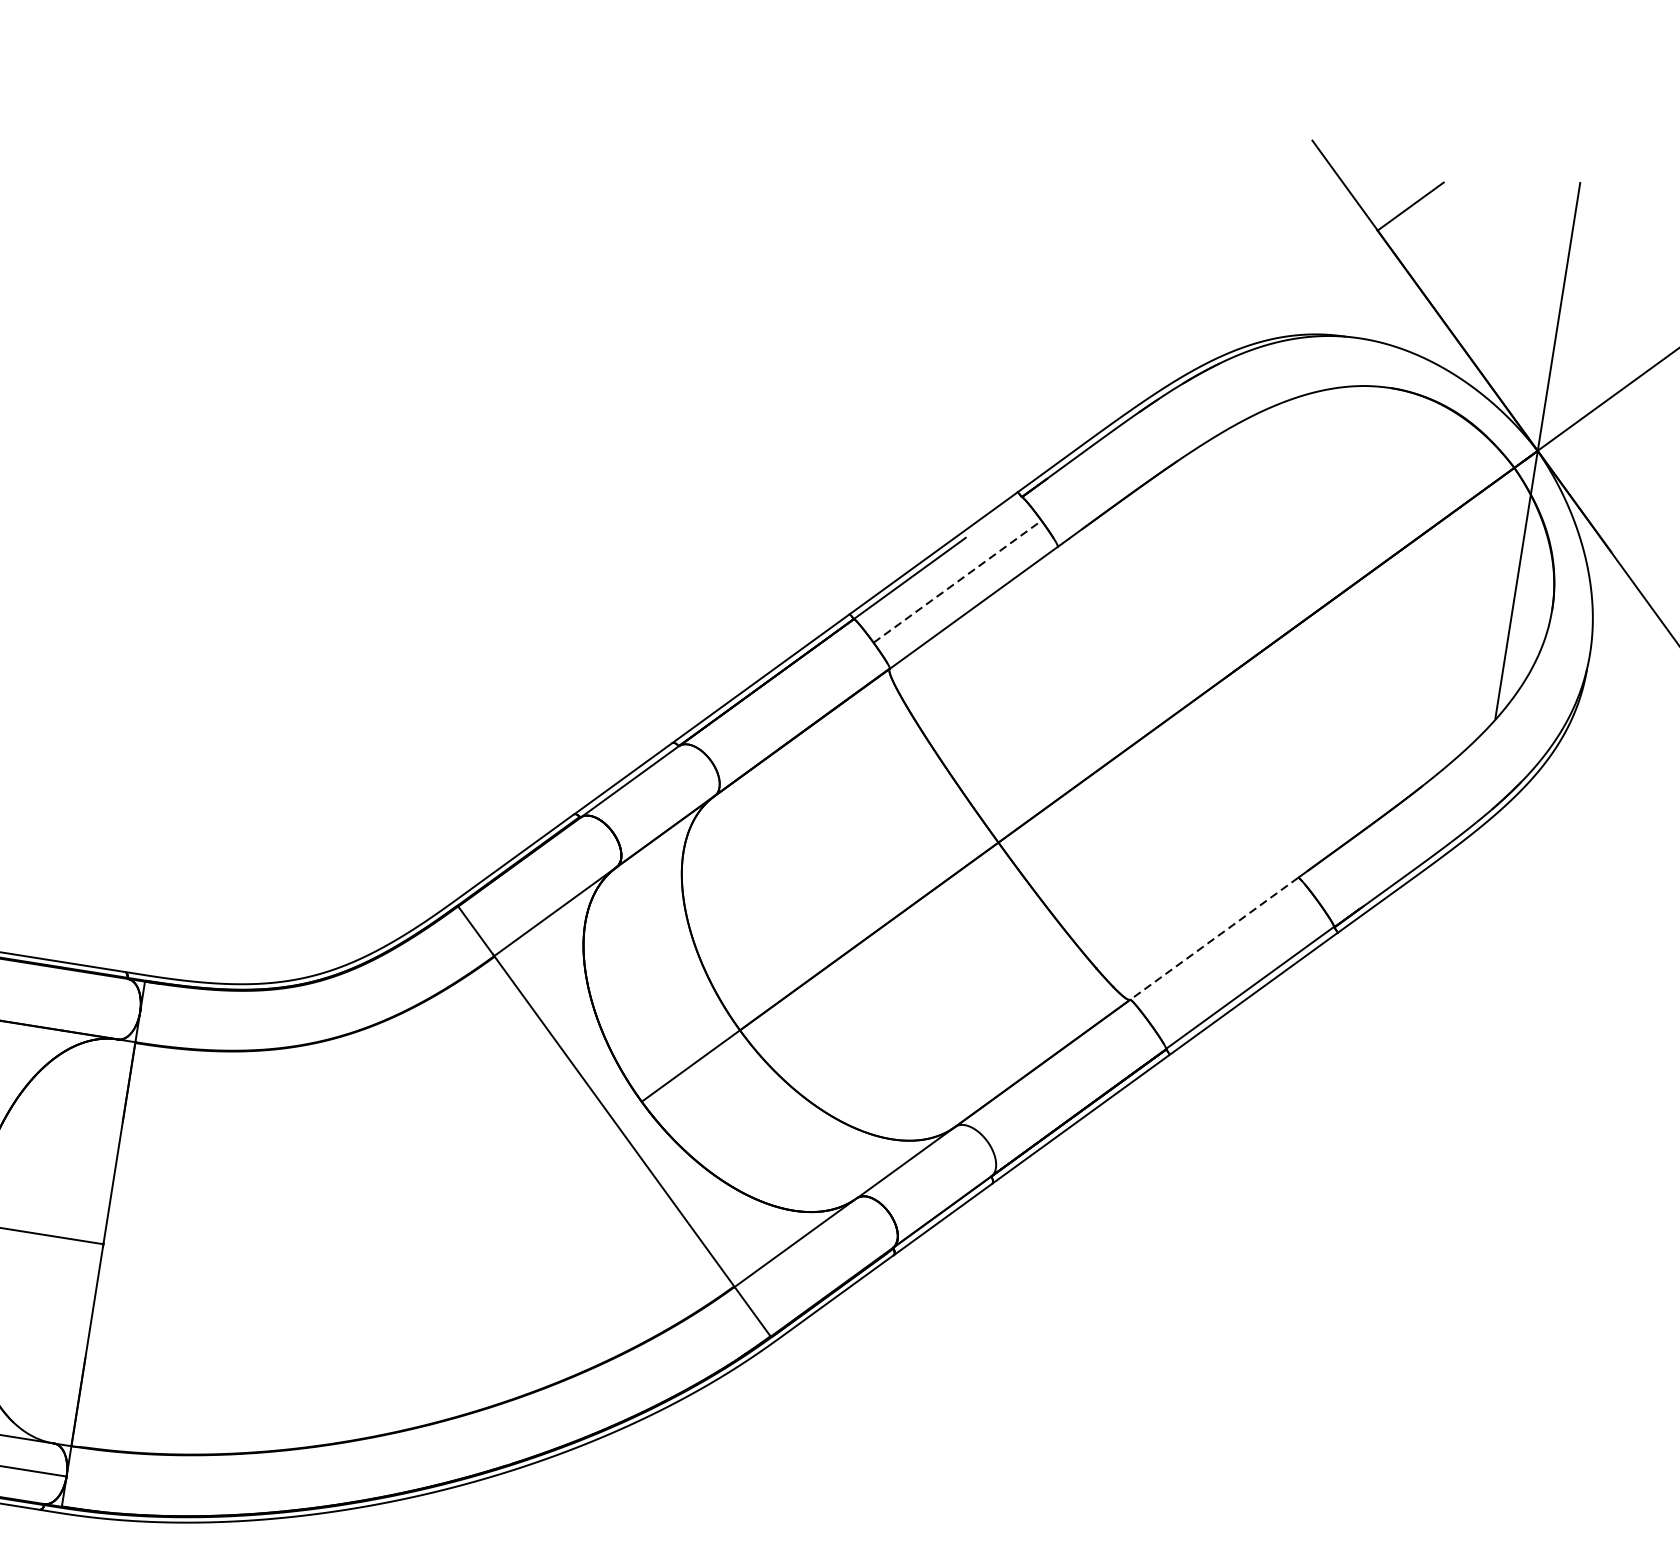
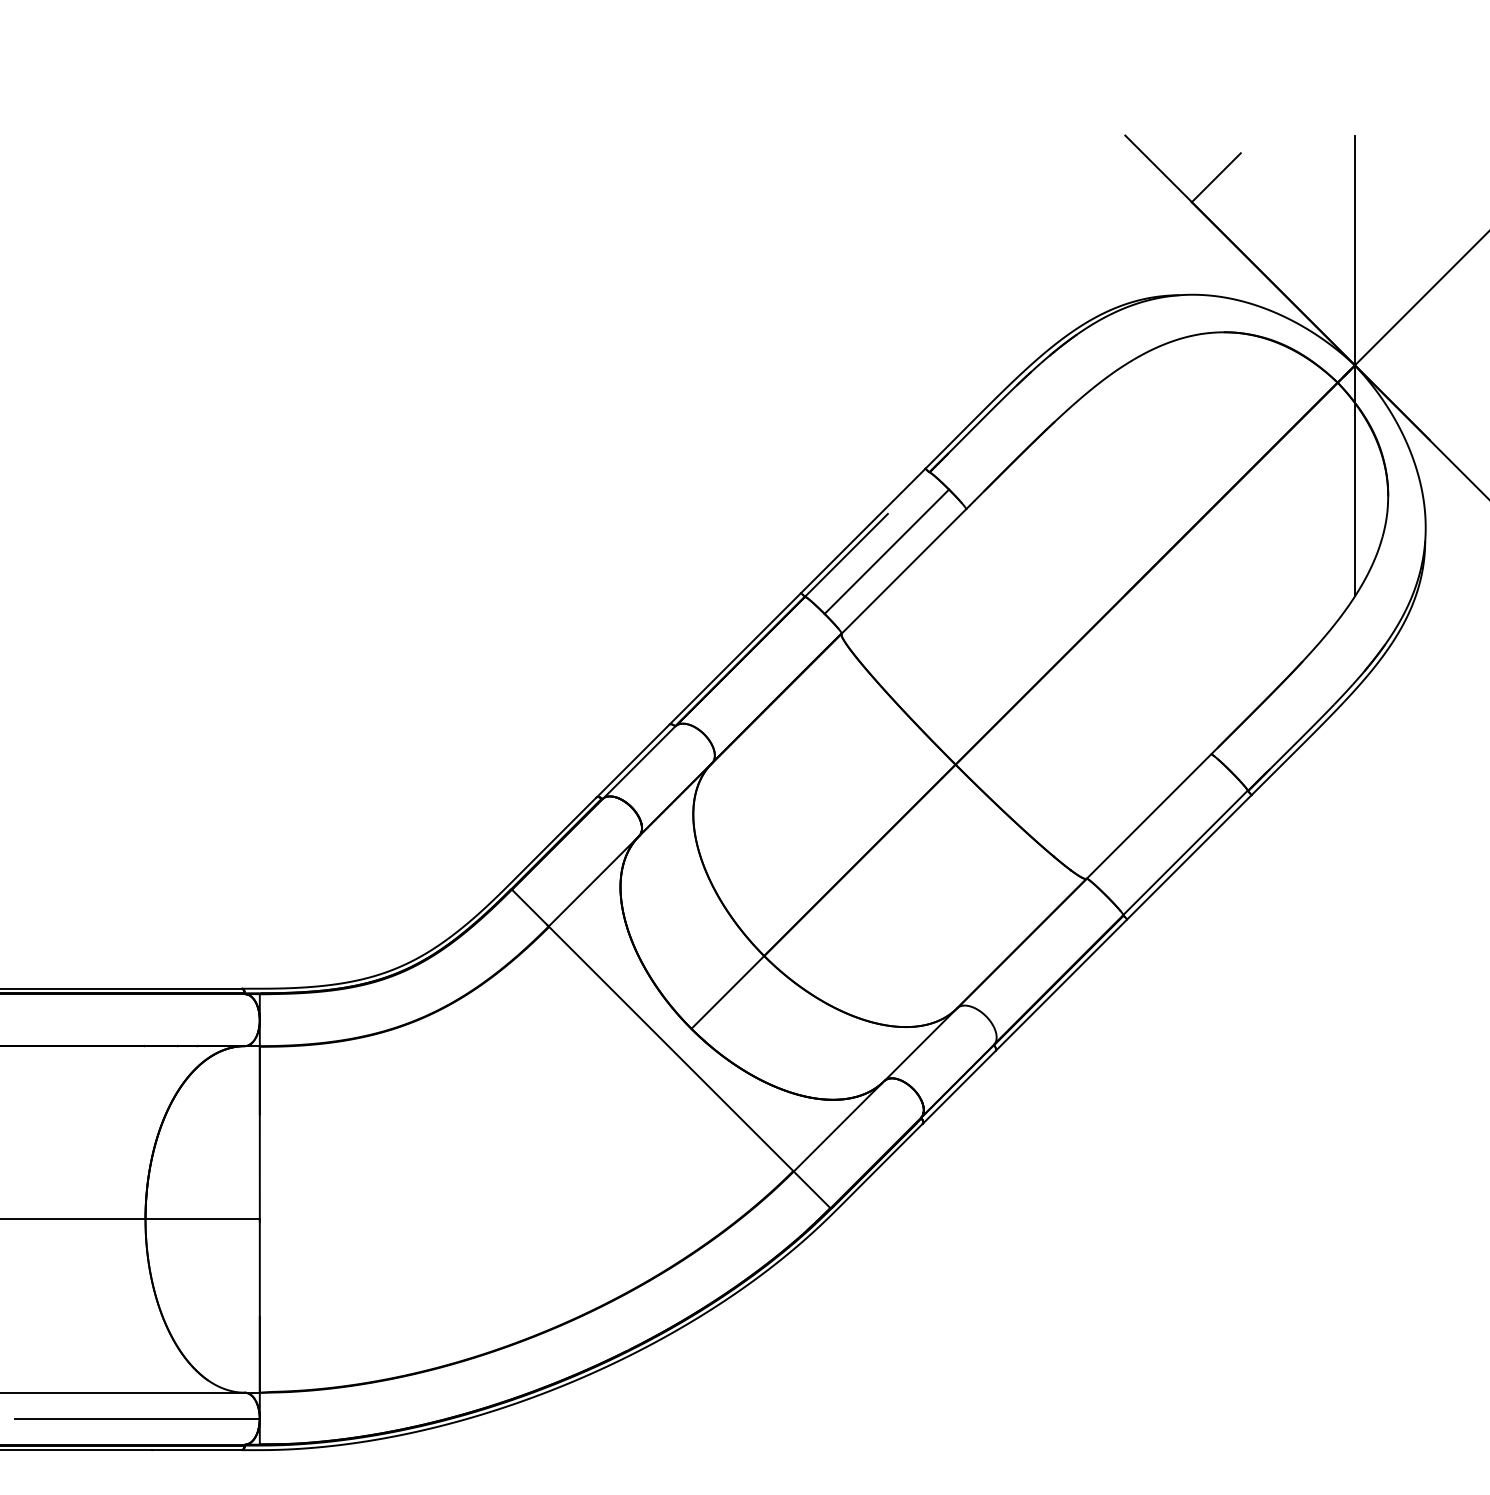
line: (957, 581) -> (886, 551), dashed -> solid
line: (1213, 938) -> (1148, 816), dashed -> solid

